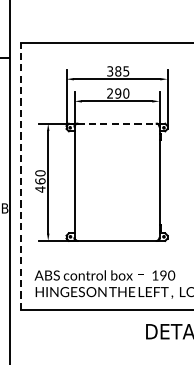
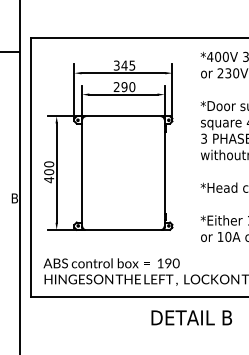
text: (118, 71) -> (124, 65), 385 -> 345
line: (117, 123) -> (123, 116), dashed -> solid
line: (21, 175) -> (30, 166), dashed -> solid
text: (39, 180) -> (48, 171), 460 -> 400

